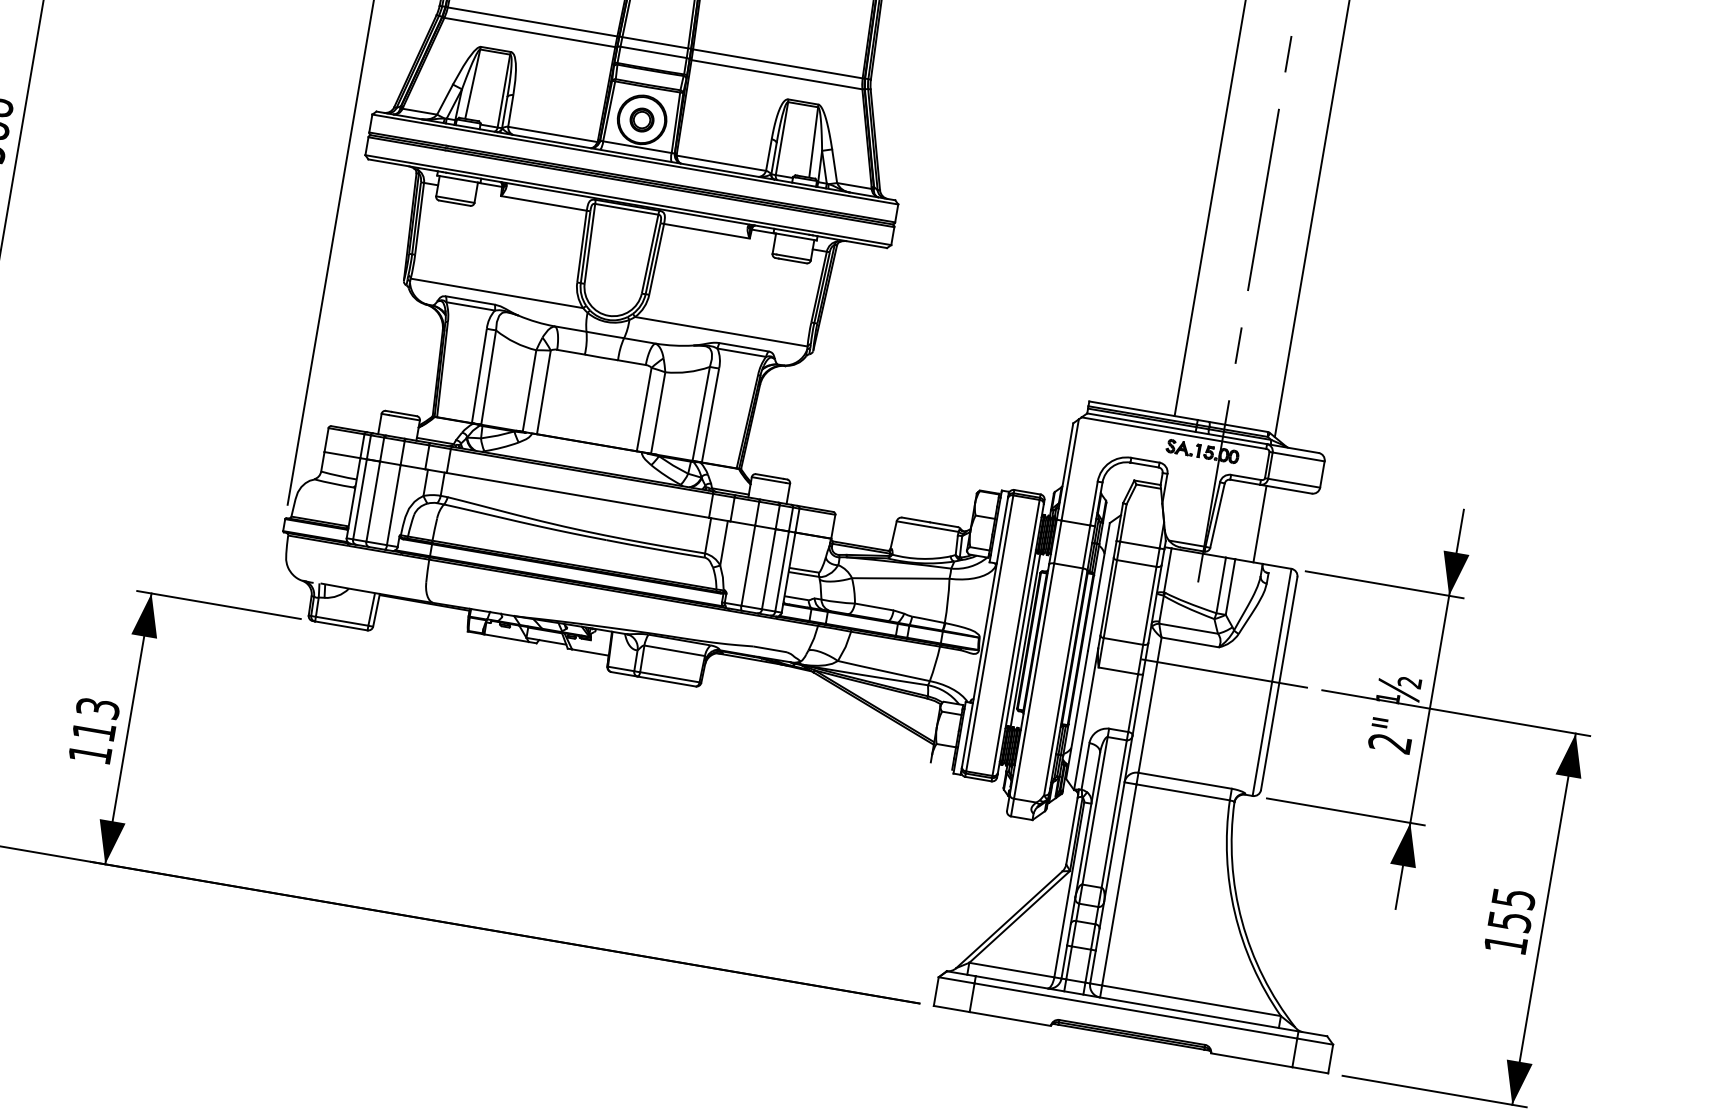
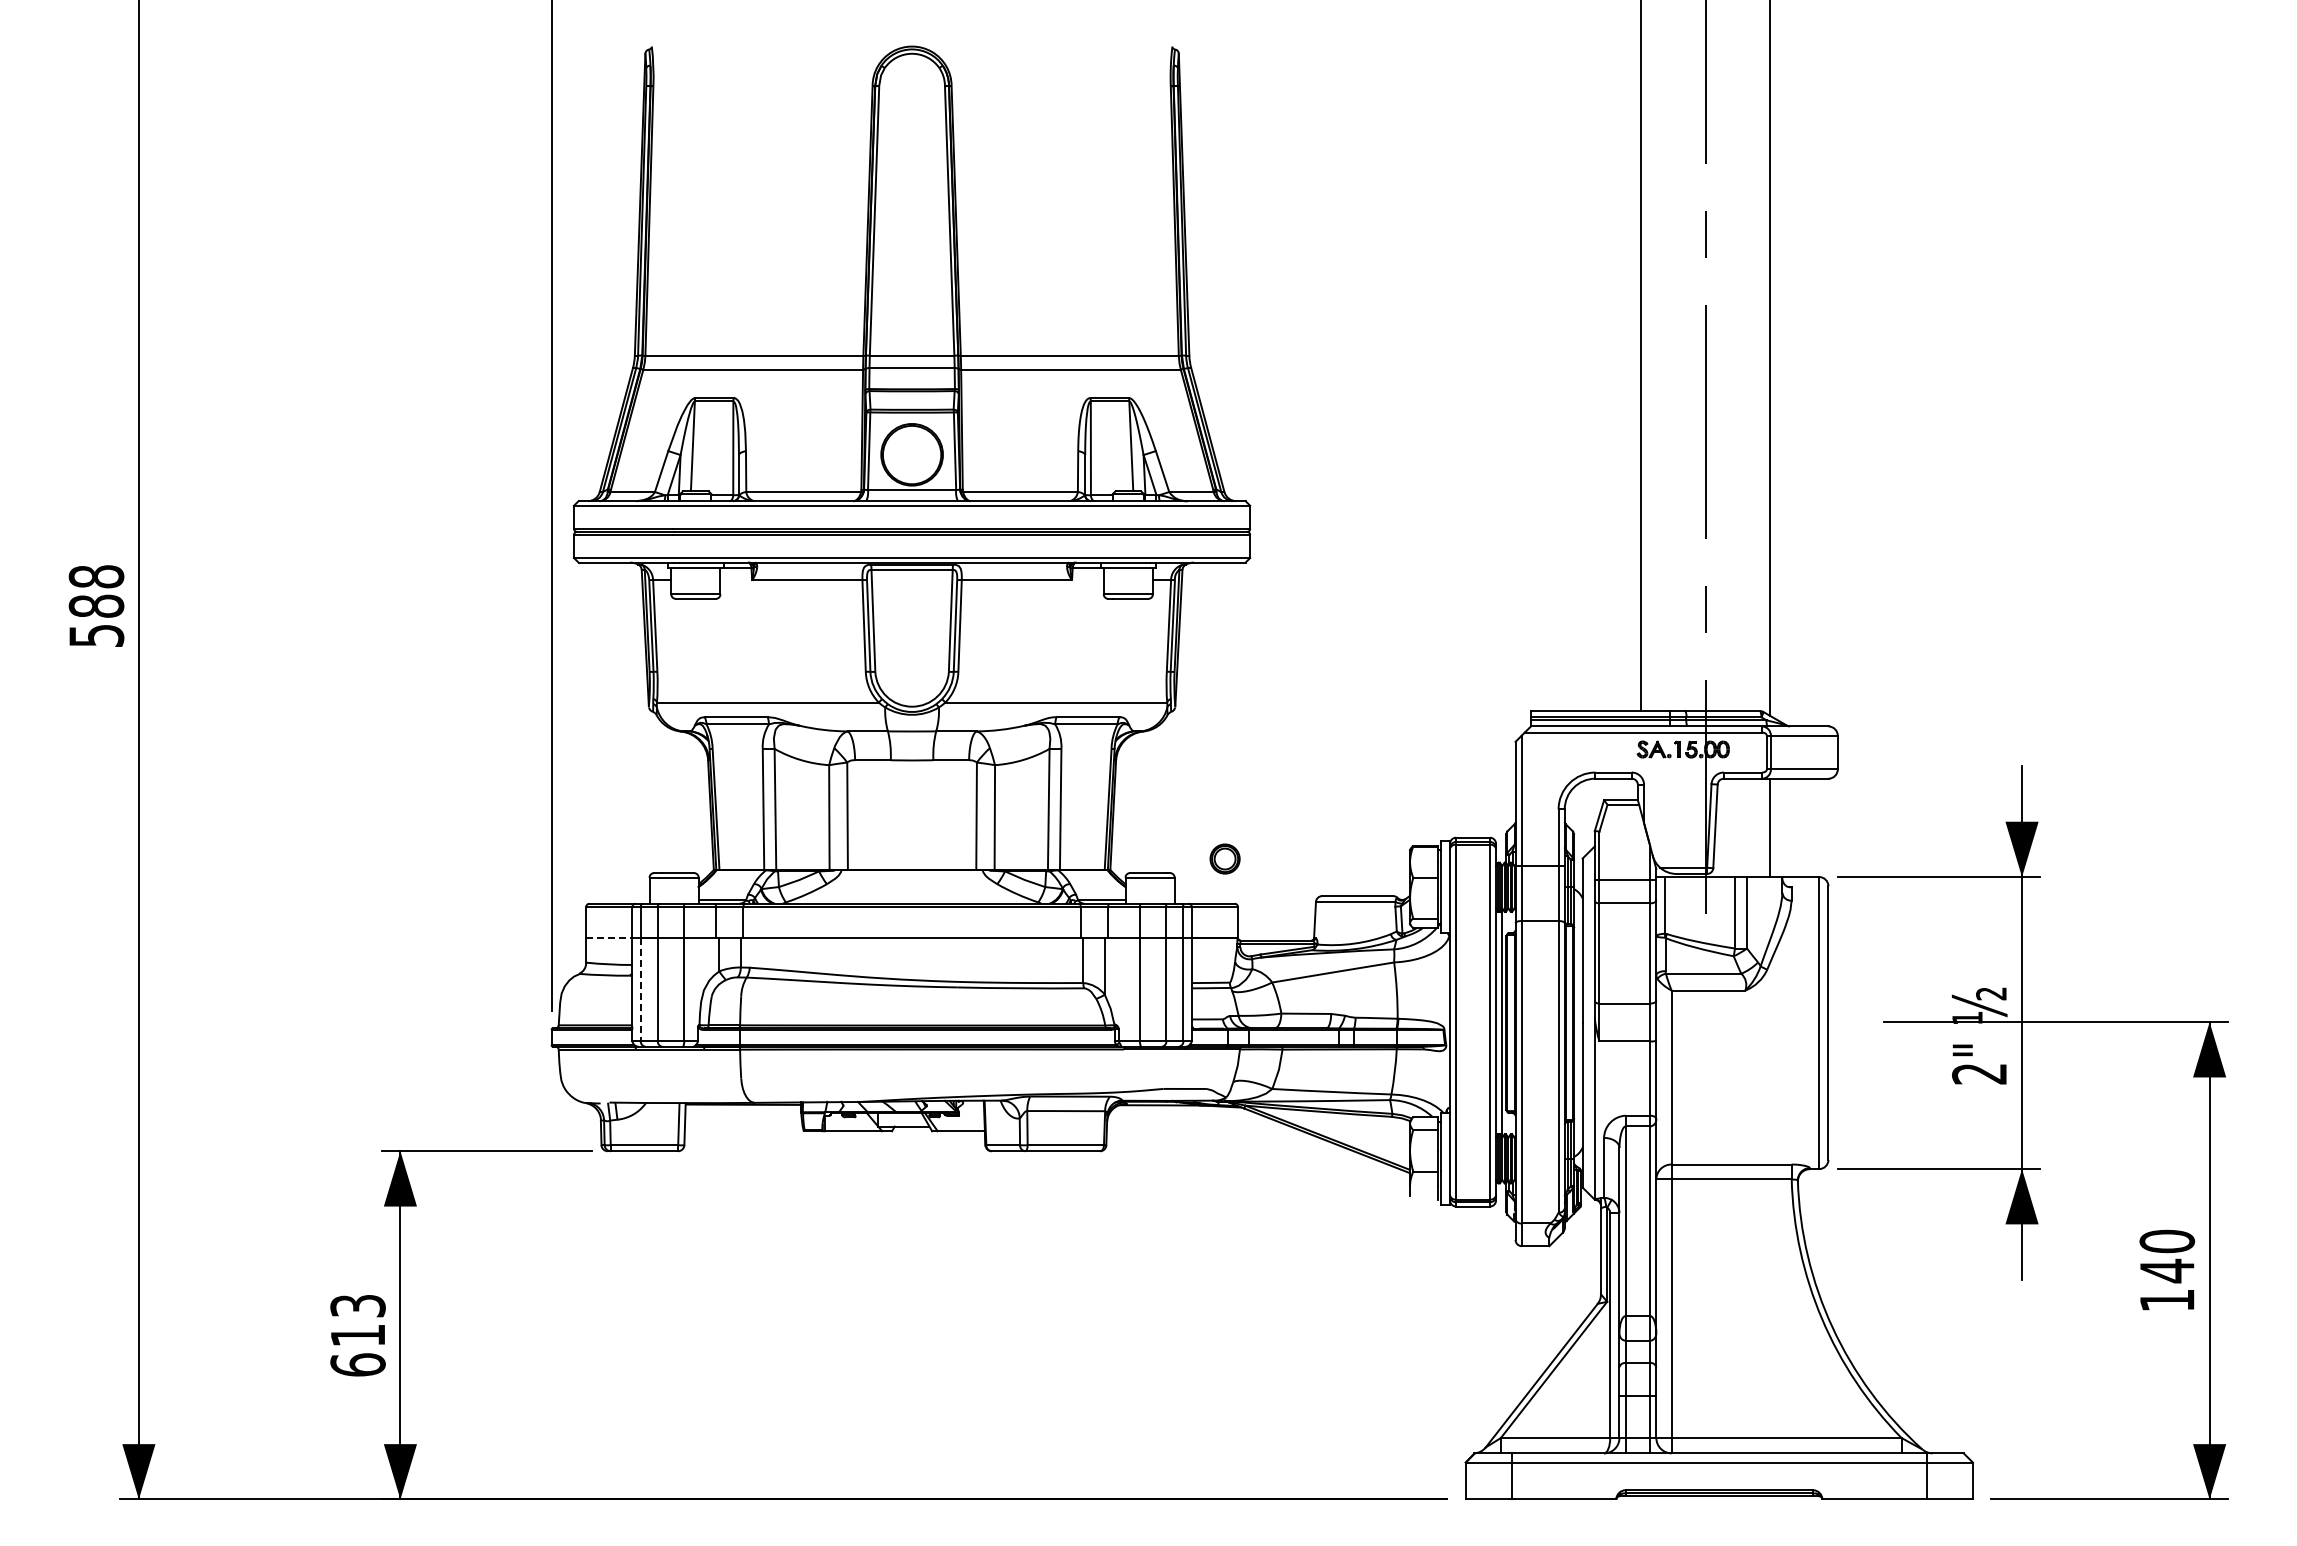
part: (641, 119) -> (1224, 858), moved
line: (342, 455) -> (609, 937), solid -> dashed
line: (359, 499) -> (640, 989), solid -> dashed
line: (1224, 673) -> (1757, 1022), removed
text: (89, 753) -> (357, 1364), 113 -> 613
text: (1511, 910) -> (2167, 1256), 155 -> 140

